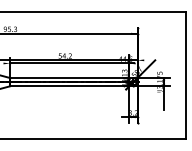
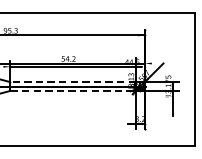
line: (69, 77) -> (73, 81), solid -> dashed
line: (70, 86) -> (74, 91), solid -> dashed

